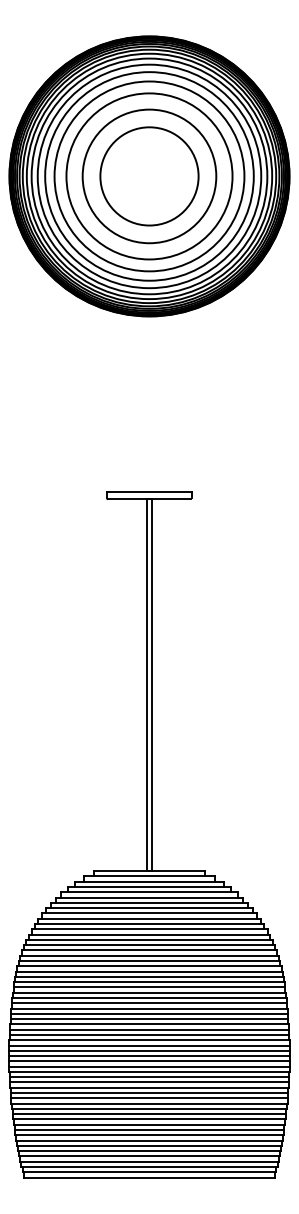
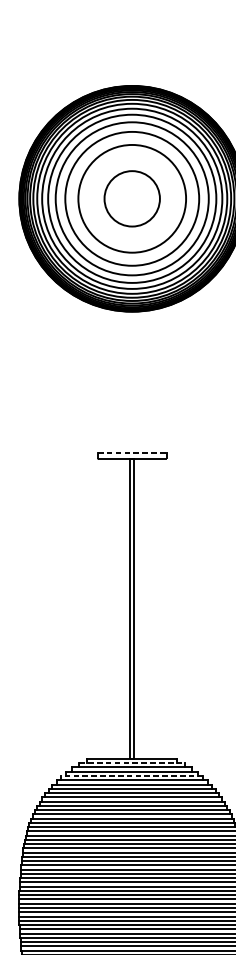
circle: (149, 176) -> (132, 198), size x0.7
line: (149, 492) -> (132, 453), solid -> dashed
line: (149, 876) -> (132, 763), solid -> dashed
line: (149, 892) -> (132, 776), solid -> dashed

